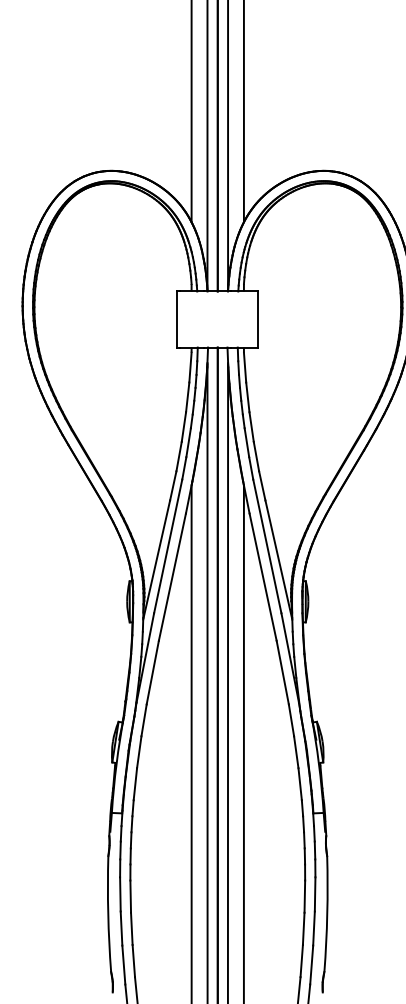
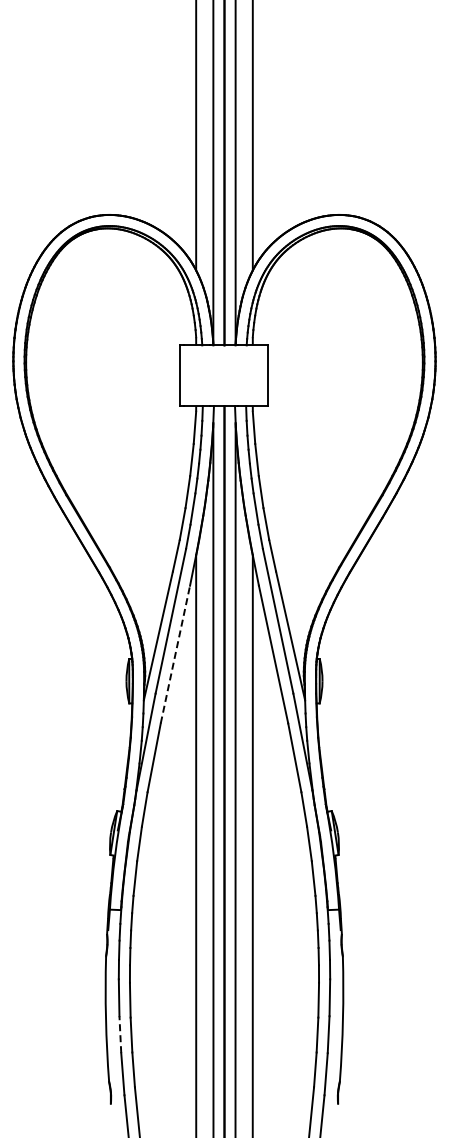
line: (172, 577) -> (175, 654), solid -> dashed
line: (121, 928) -> (120, 1034), solid -> dashed

